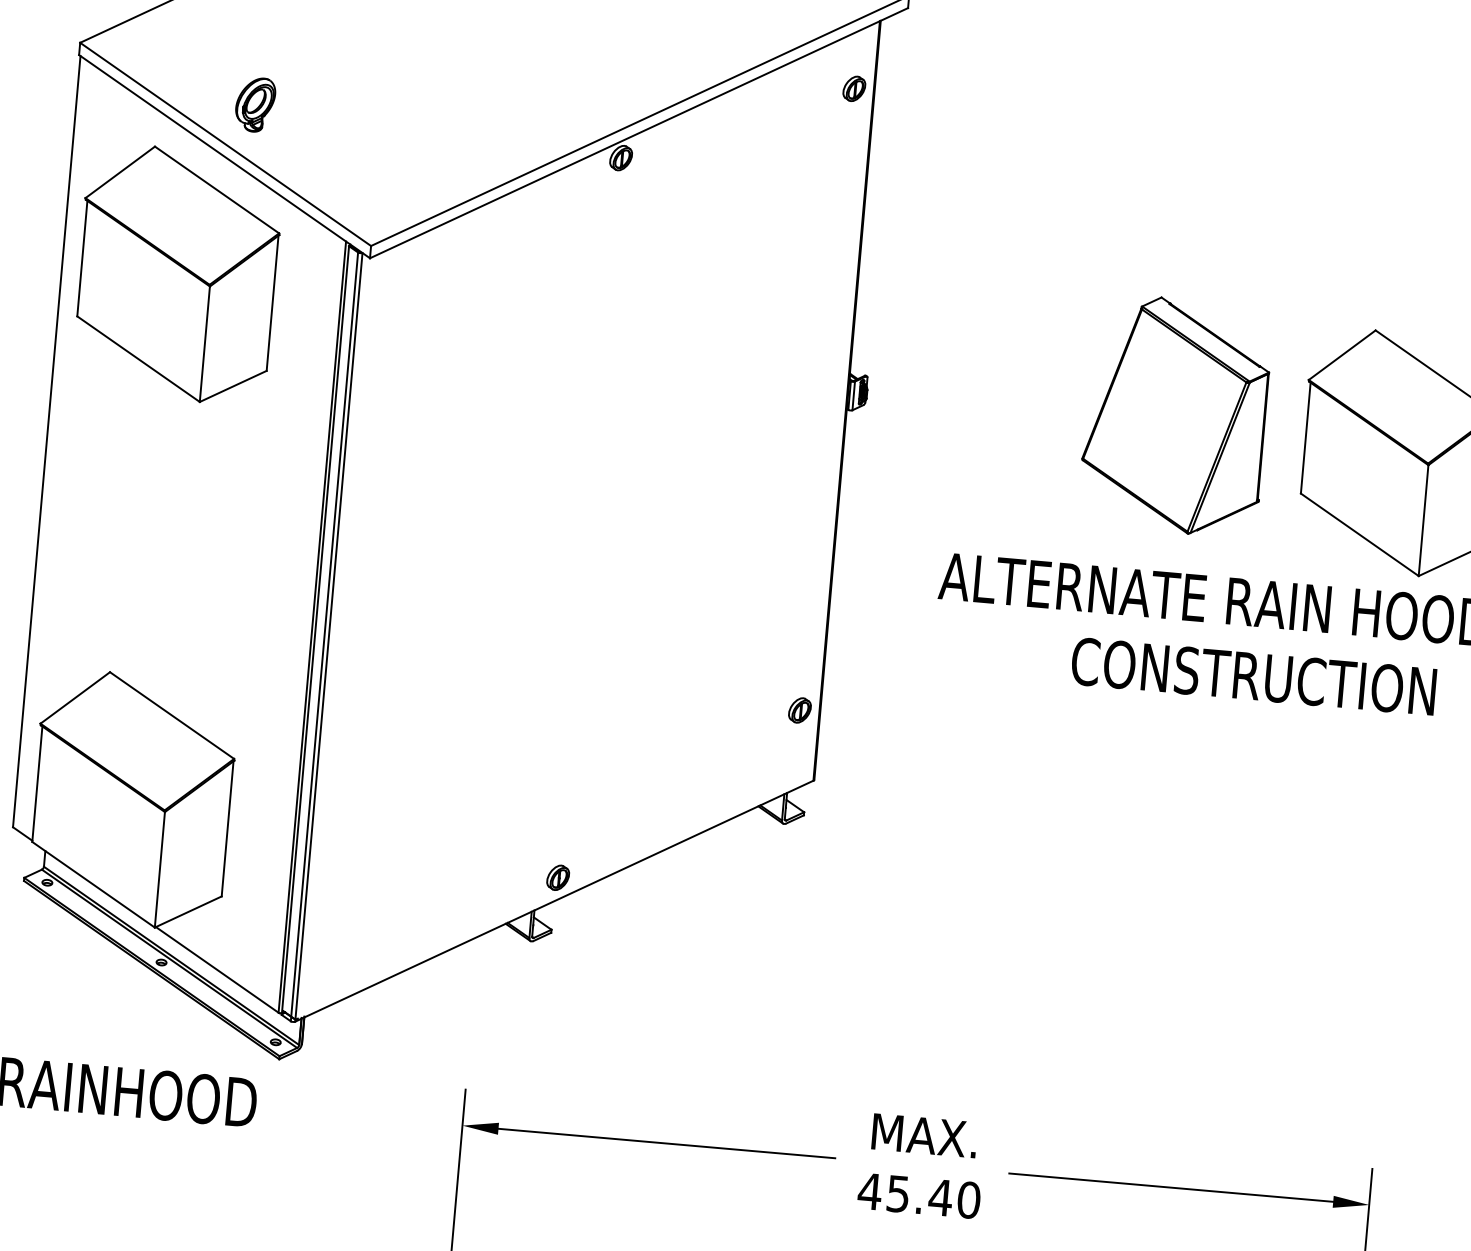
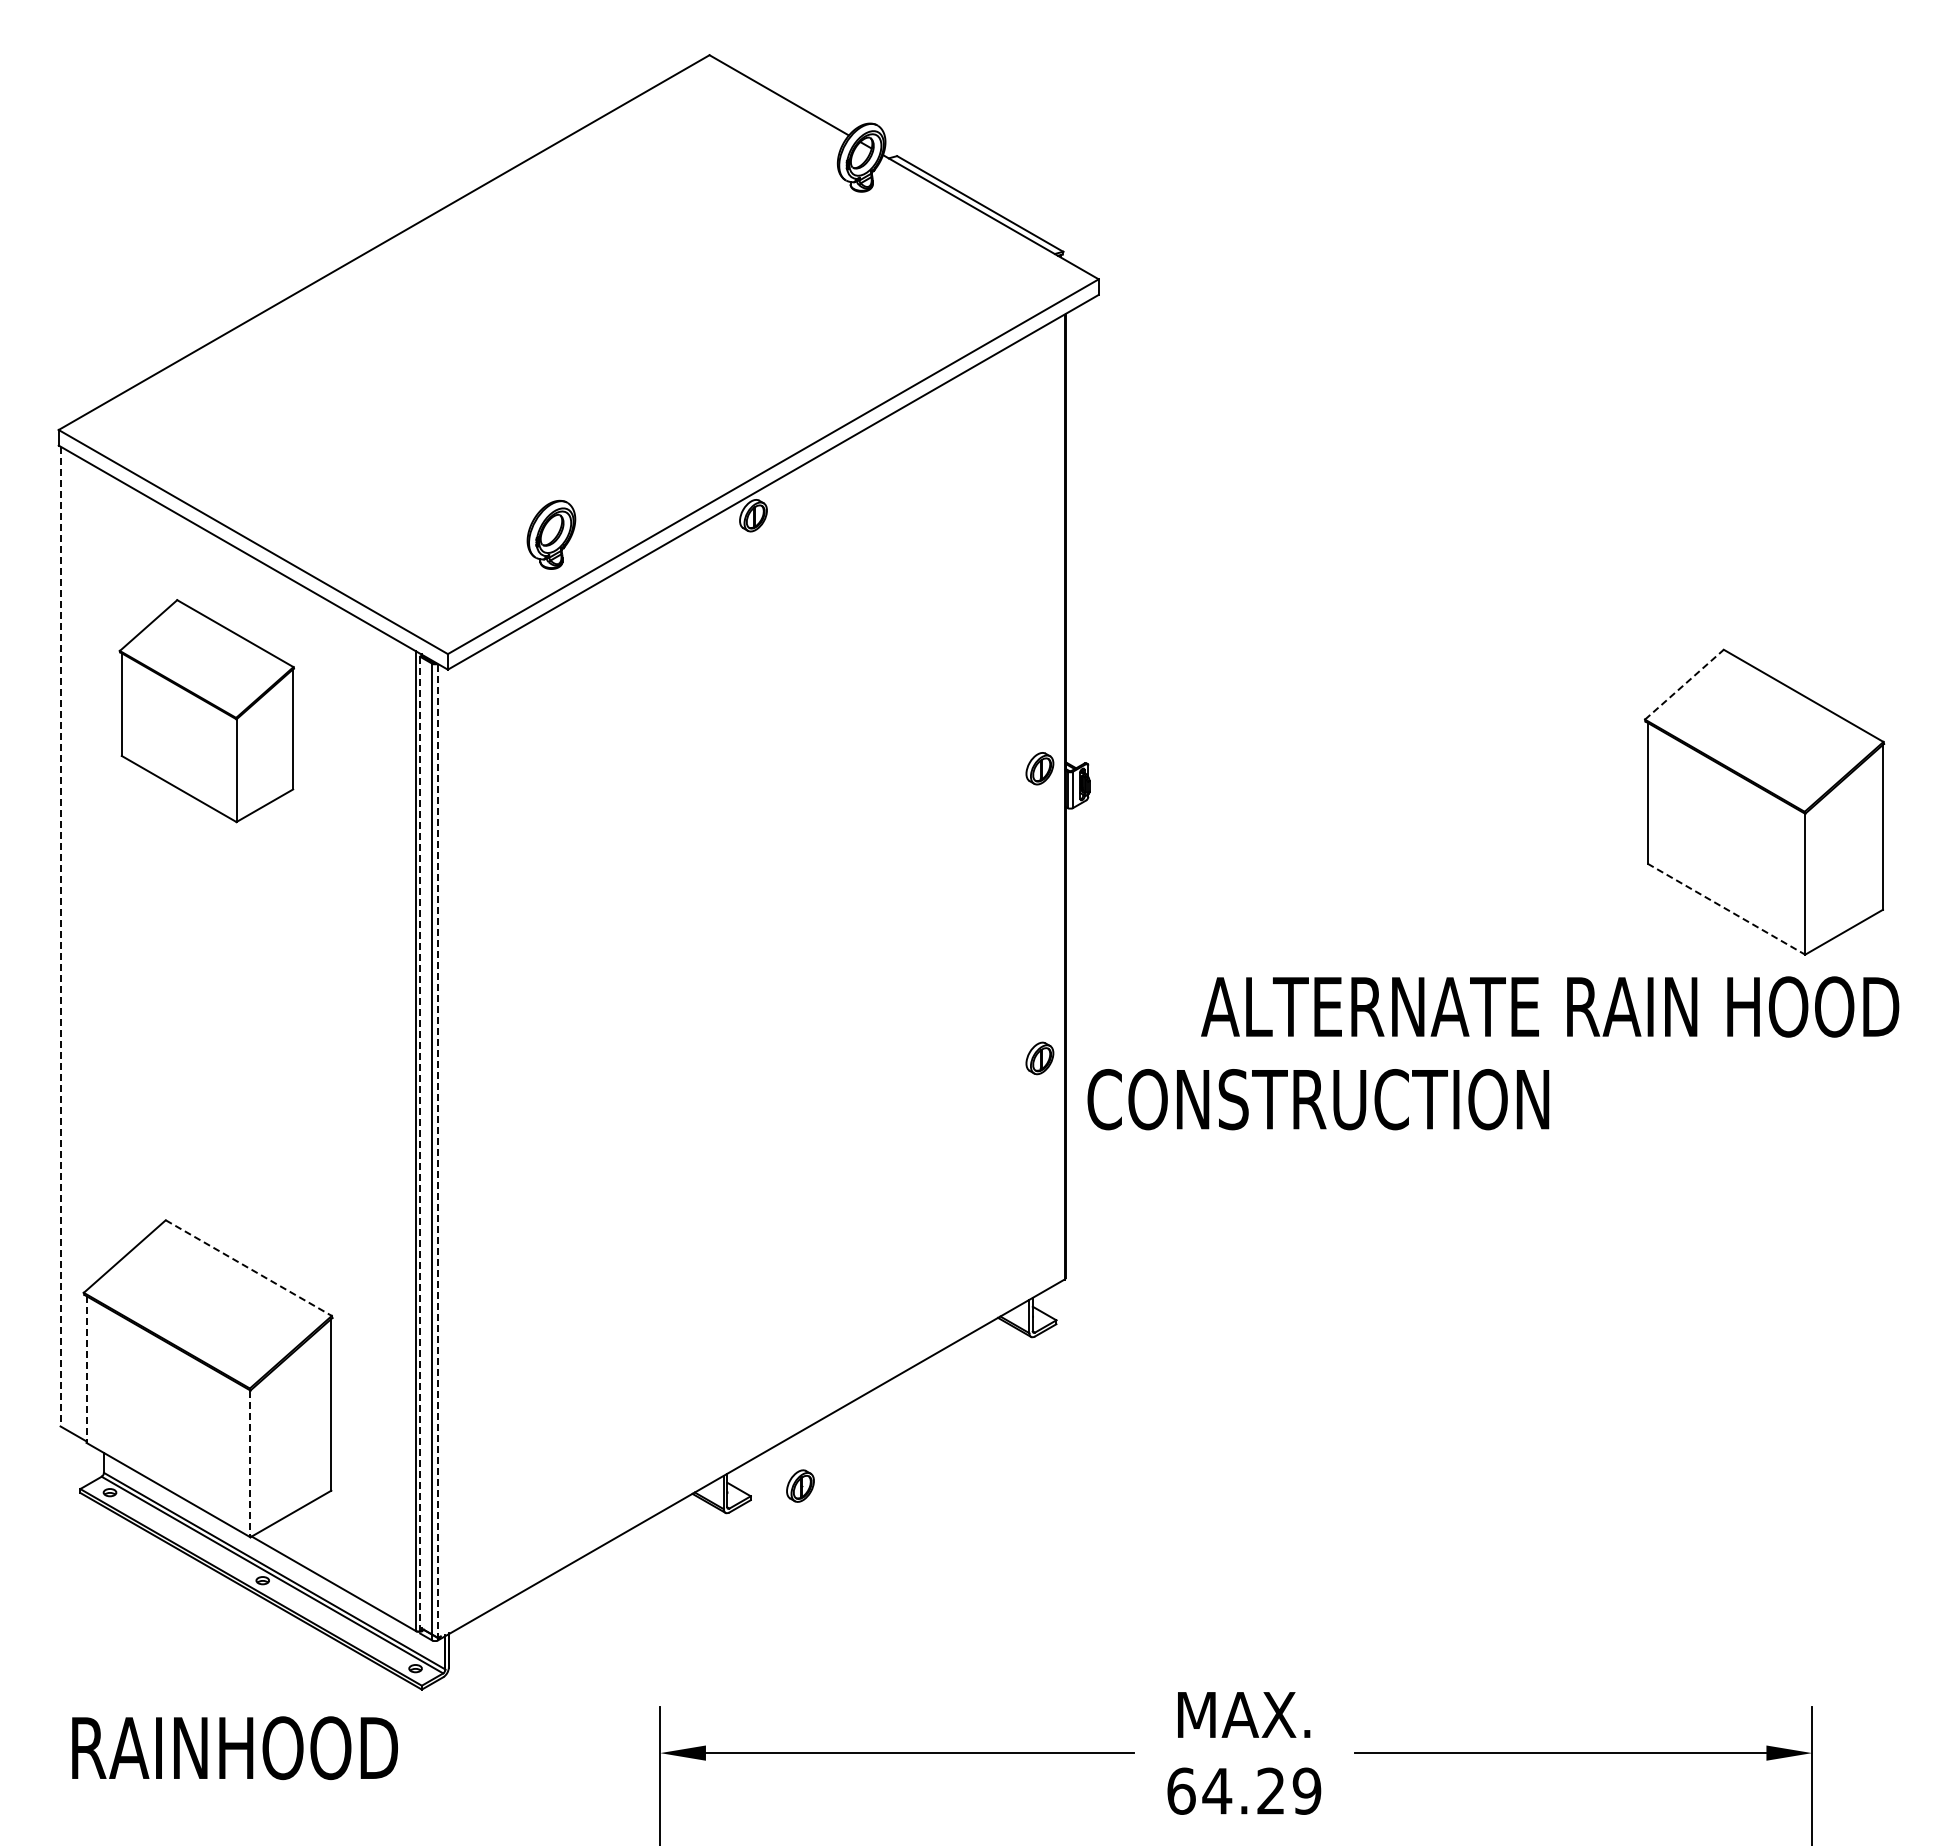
part: (854, 88) -> (1039, 768), moved
part: (255, 104) -> (551, 534), moved
part: (177, 273) -> (206, 710), size x0.7
line: (1342, 355) -> (1684, 684), solid -> dashed
part: (1176, 415) -> (1481, 778), removed
line: (46, 441) -> (60, 936), solid -> dashed
line: (1359, 535) -> (1726, 909), solid -> dashed
line: (315, 630) -> (420, 1145), solid -> dashed
line: (328, 636) -> (437, 1151), solid -> dashed
text: (1253, 676) -> (1318, 1099), moved
part: (799, 710) -> (1039, 1058), moved
line: (171, 715) -> (248, 1268), solid -> dashed
line: (37, 784) -> (86, 1370), solid -> dashed
line: (159, 870) -> (250, 1464), solid -> dashed
part: (558, 877) -> (800, 1485), moved
text: (919, 1195) -> (1243, 1790), 45.40 -> 64.29

